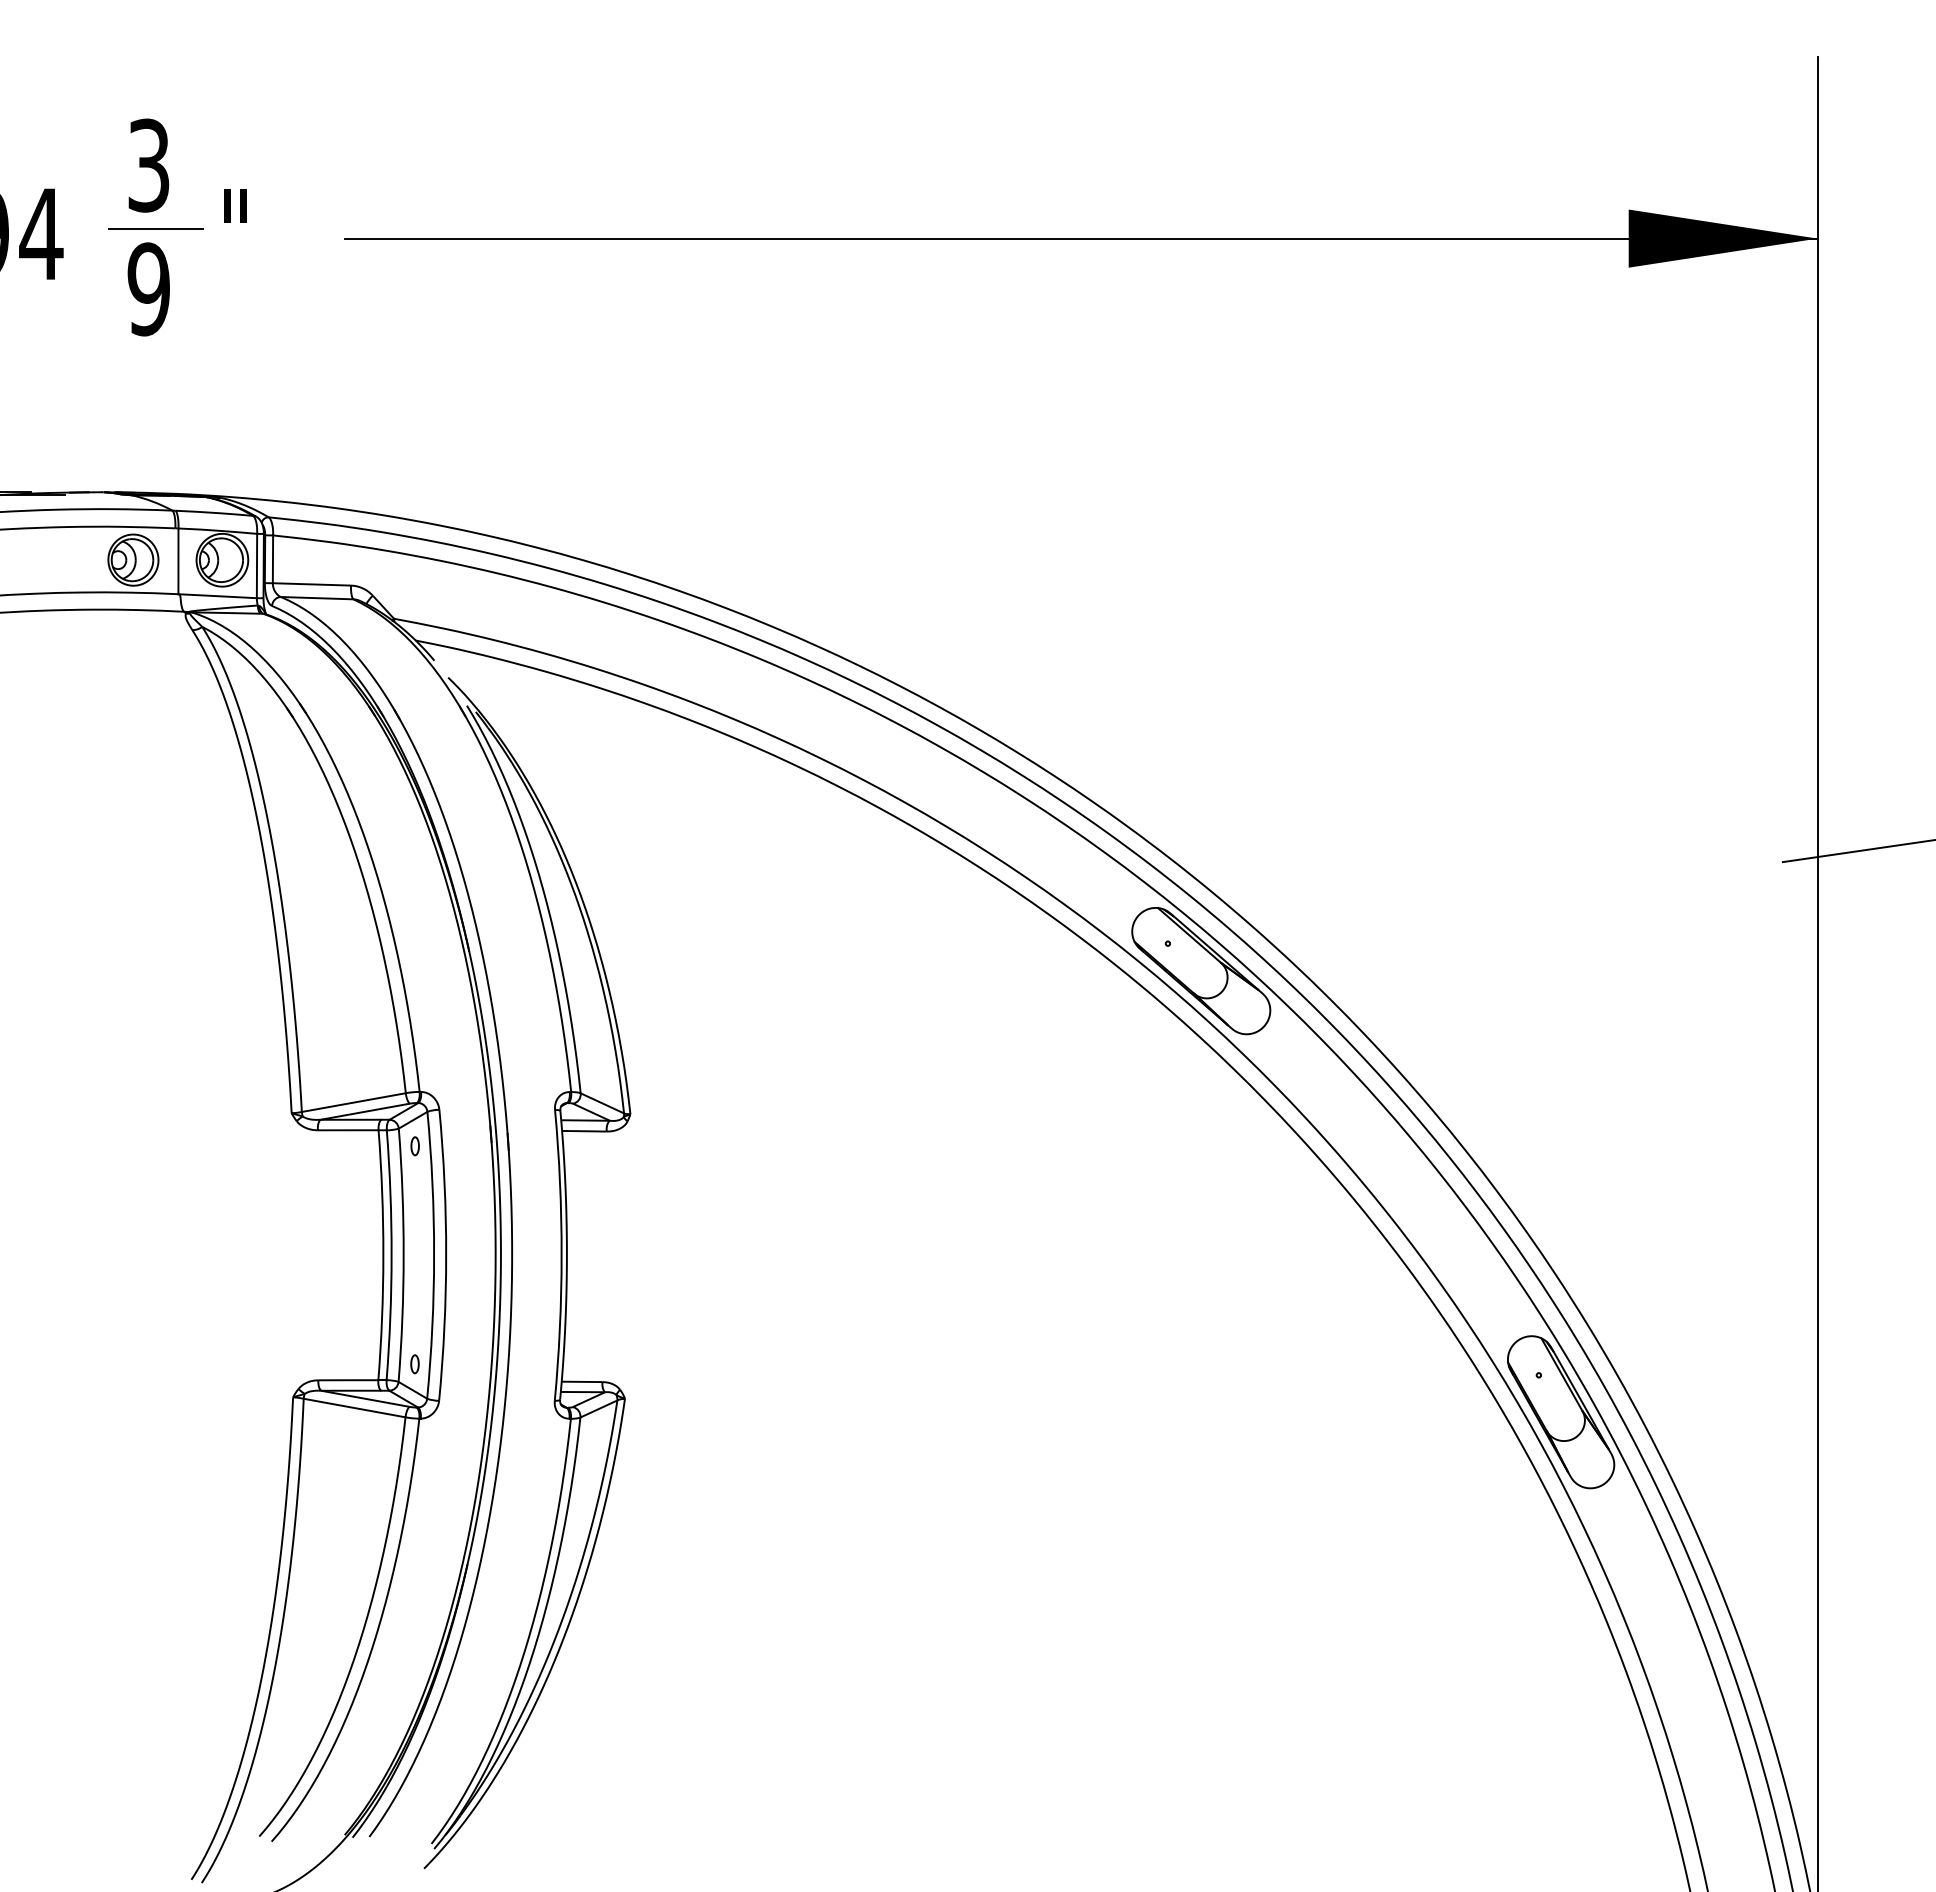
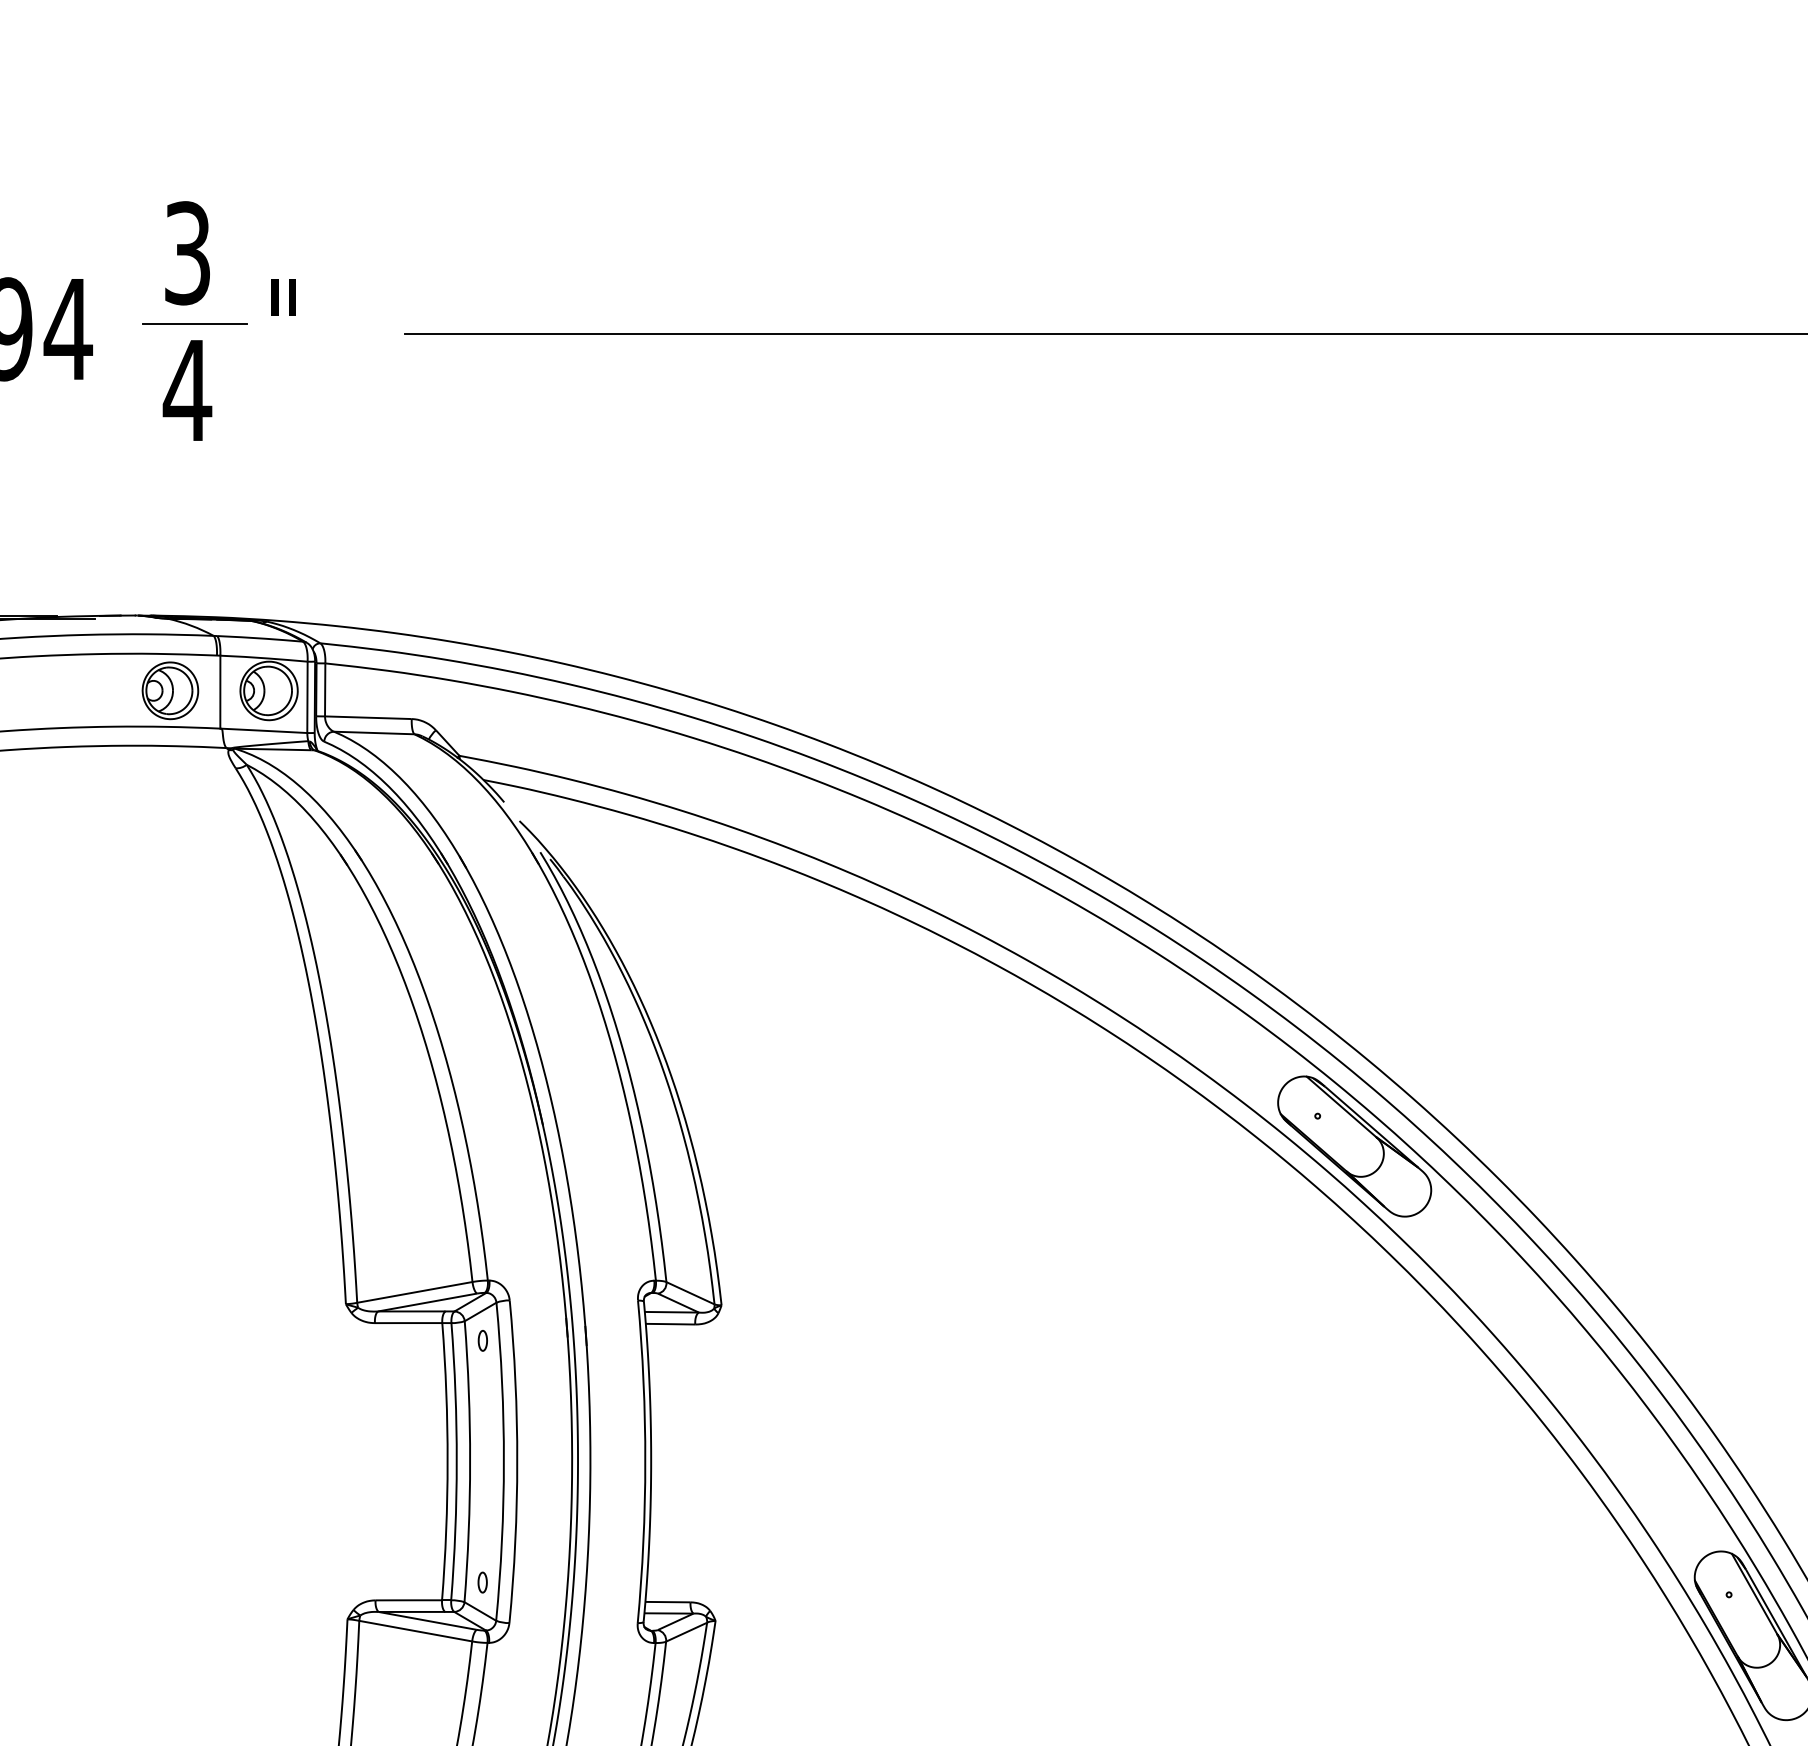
text: (148, 289) -> (187, 390), 9 -> 4

